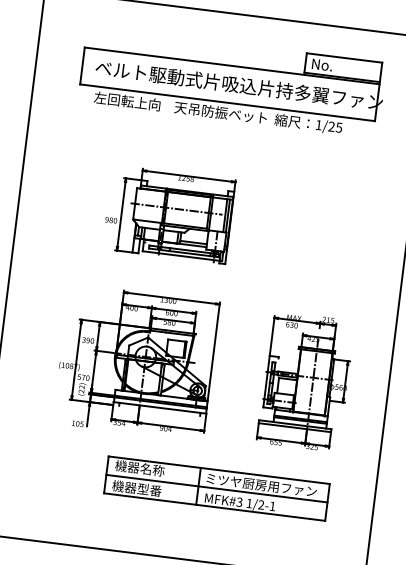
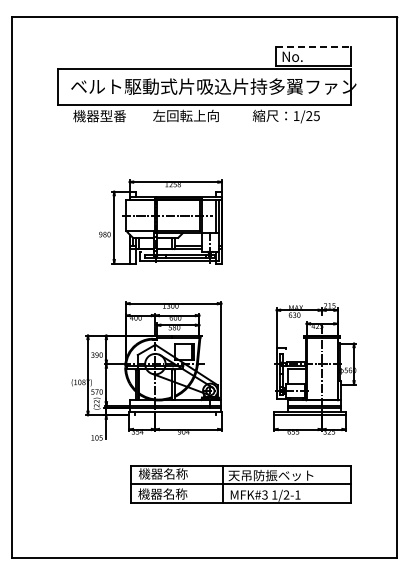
line: (344, 58) -> (313, 47), solid -> dashed
text: (126, 101) -> (105, 116), 左回転上向 -> 機器型番
text: (220, 112) -> (198, 115), 天吊防振ベット -> 左回転上向
text: (260, 484) -> (283, 475), ミツヤ厨房用ファン -> 天吊防振ベット
text: (149, 489) -> (175, 493), 機器型番 -> 機器名称

